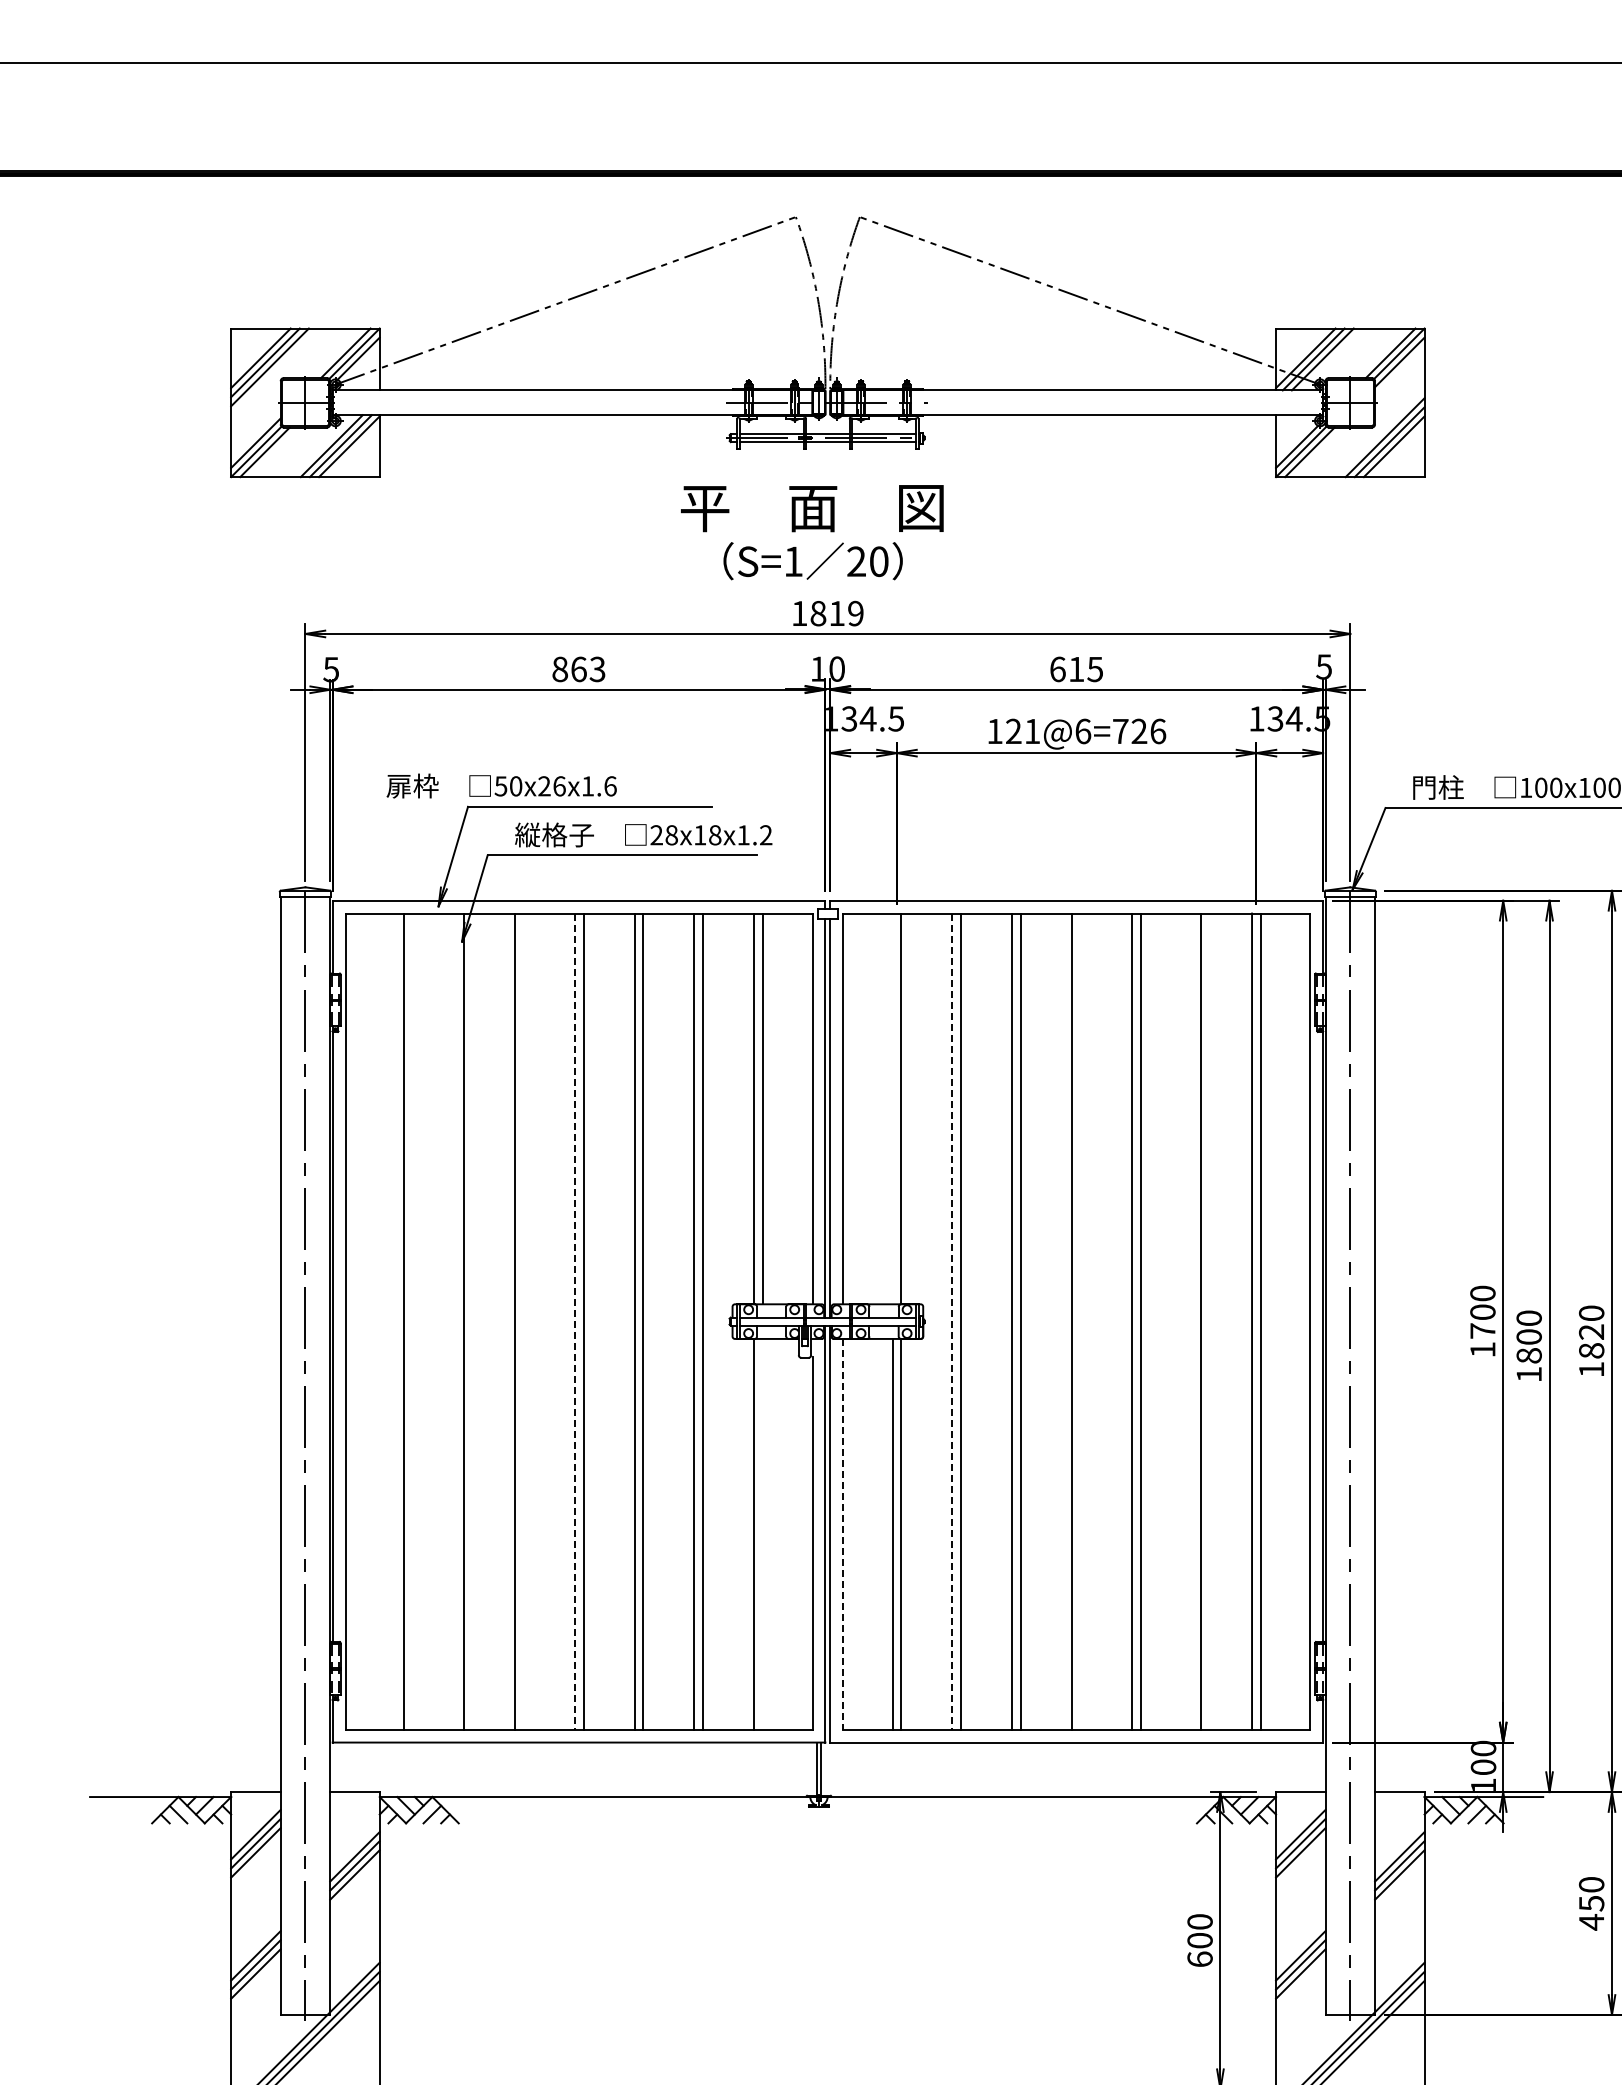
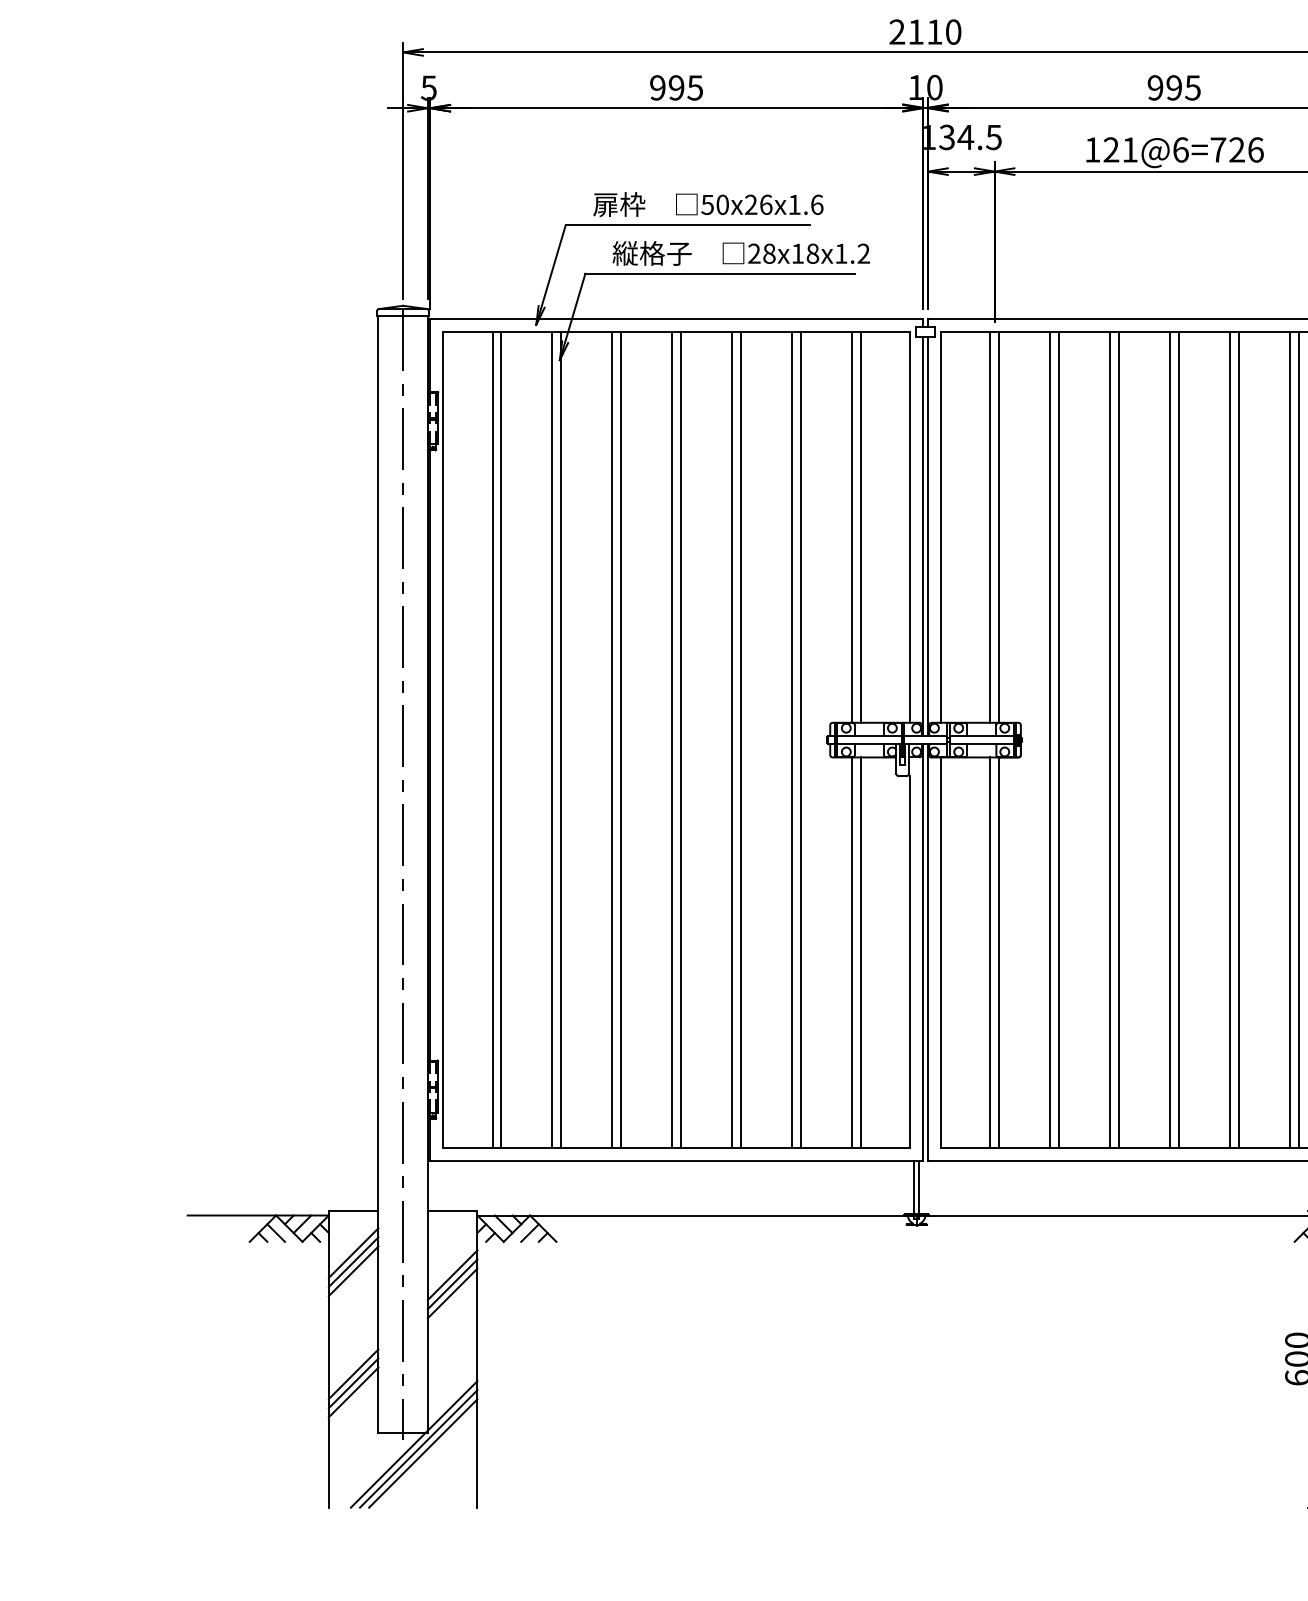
text: (827, 613) -> (925, 31), 1819 -> 2110
text: (578, 669) -> (676, 87), 863 -> 995
text: (1067, 669) -> (1165, 87), 615 -> 995
text: (501, 785) -> (708, 203), moved
line: (892, 1108) -> (990, 526), added
line: (394, 1321) -> (492, 739), added
line: (454, 1321) -> (552, 739), added
line: (523, 1321) -> (621, 739), added
line: (1081, 1321) -> (1179, 739), added
line: (1192, 1321) -> (1290, 739), added
line: (574, 1322) -> (672, 740), dashed -> solid
line: (952, 1322) -> (1050, 740), dashed -> solid
line: (763, 1533) -> (861, 951), added
line: (843, 1534) -> (941, 952), dashed -> solid

